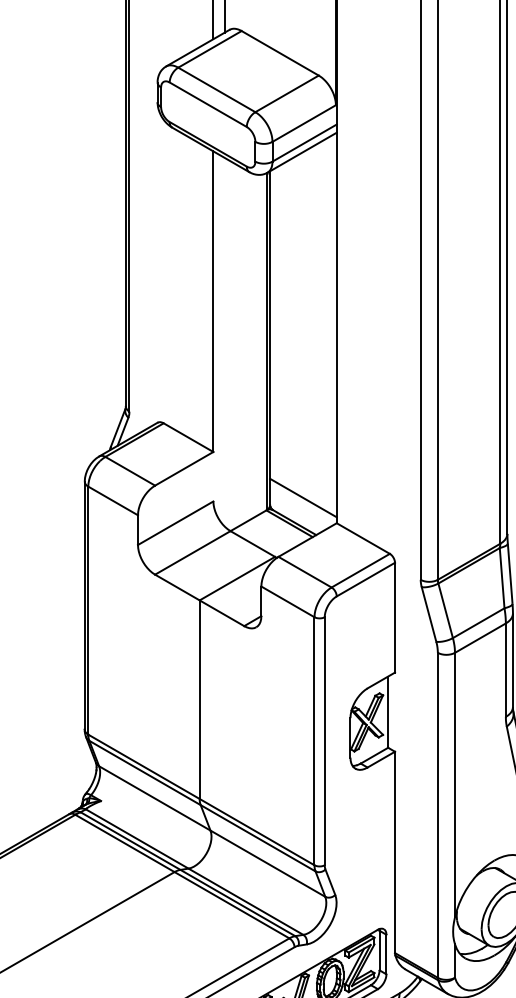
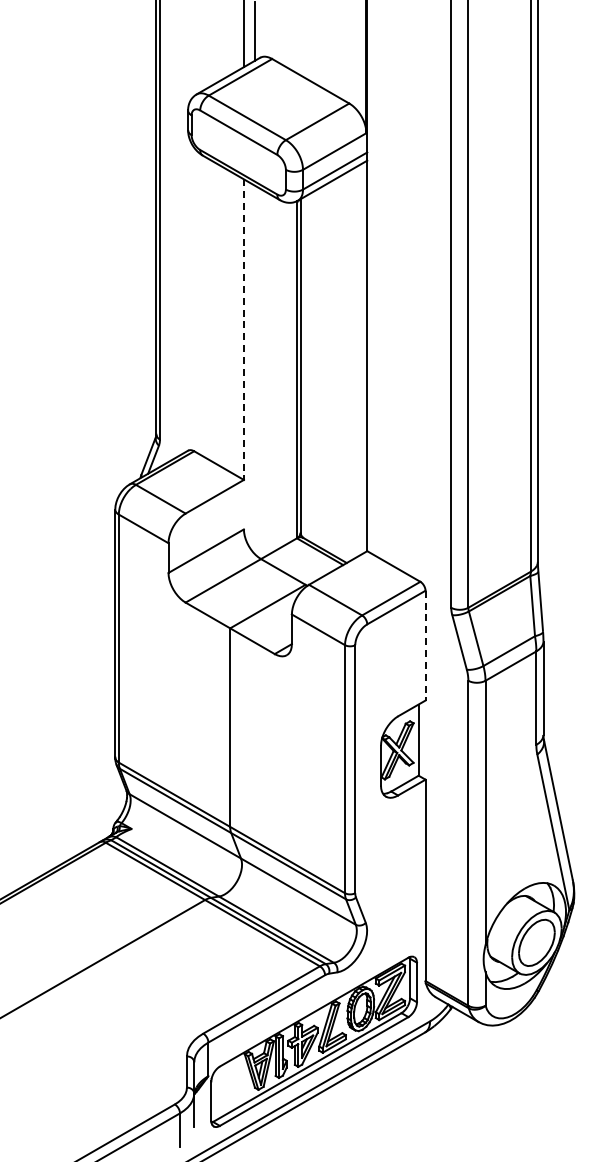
line: (212, 302) -> (243, 330), solid -> dashed
line: (302, 497) -> (333, 525), removed
line: (394, 617) -> (425, 645), solid -> dashed

